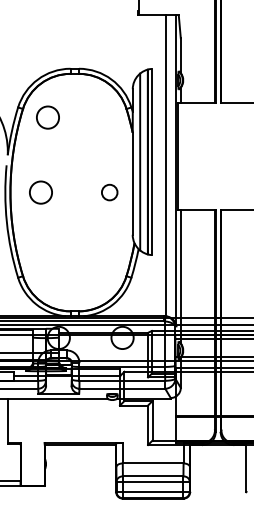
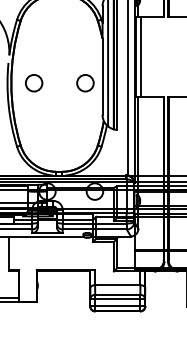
circle: (47, 117) -> (38, 27), removed
line: (183, 156) -> (140, 56), added
circle: (109, 192) -> (85, 83), size x1.43

